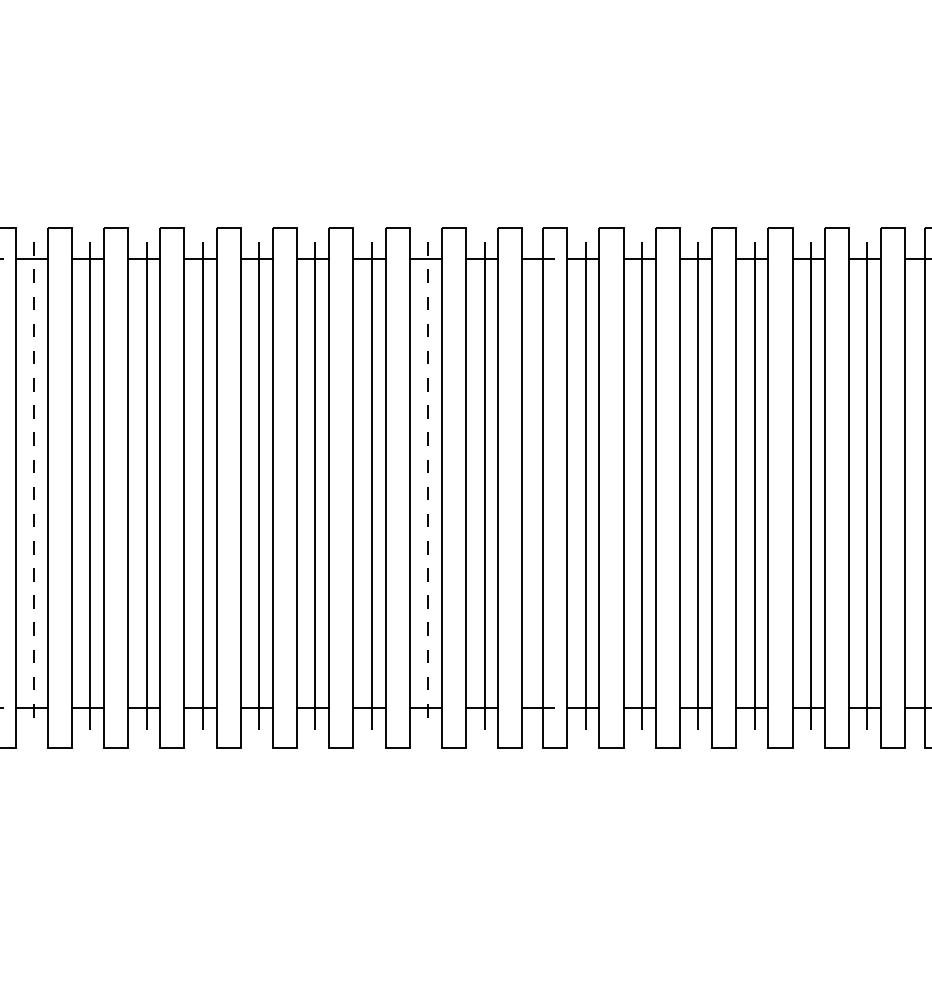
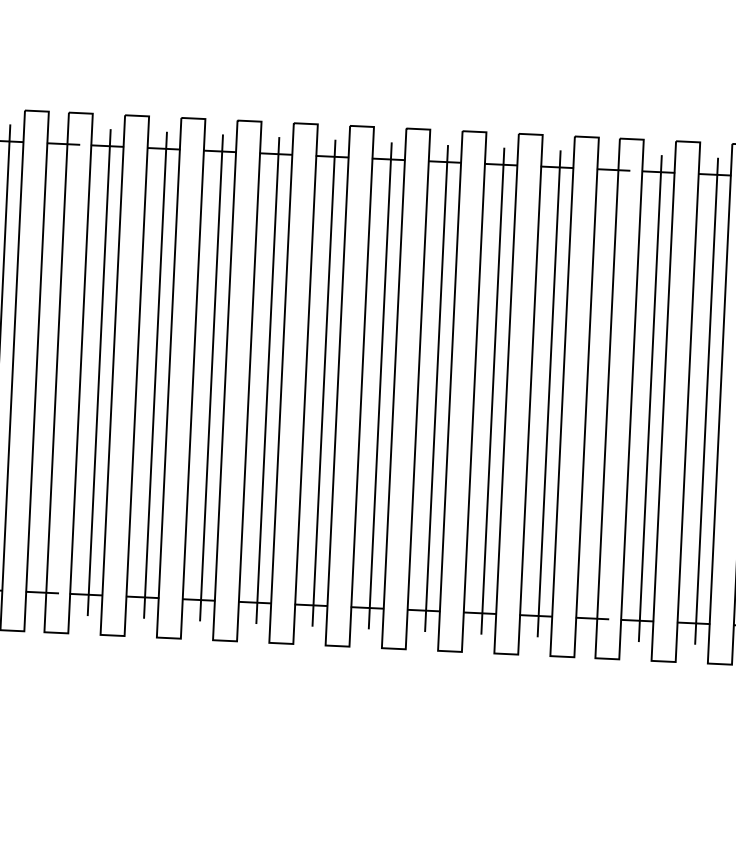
line: (34, 486) -> (99, 373), dashed -> solid
line: (428, 486) -> (493, 391), dashed -> solid

